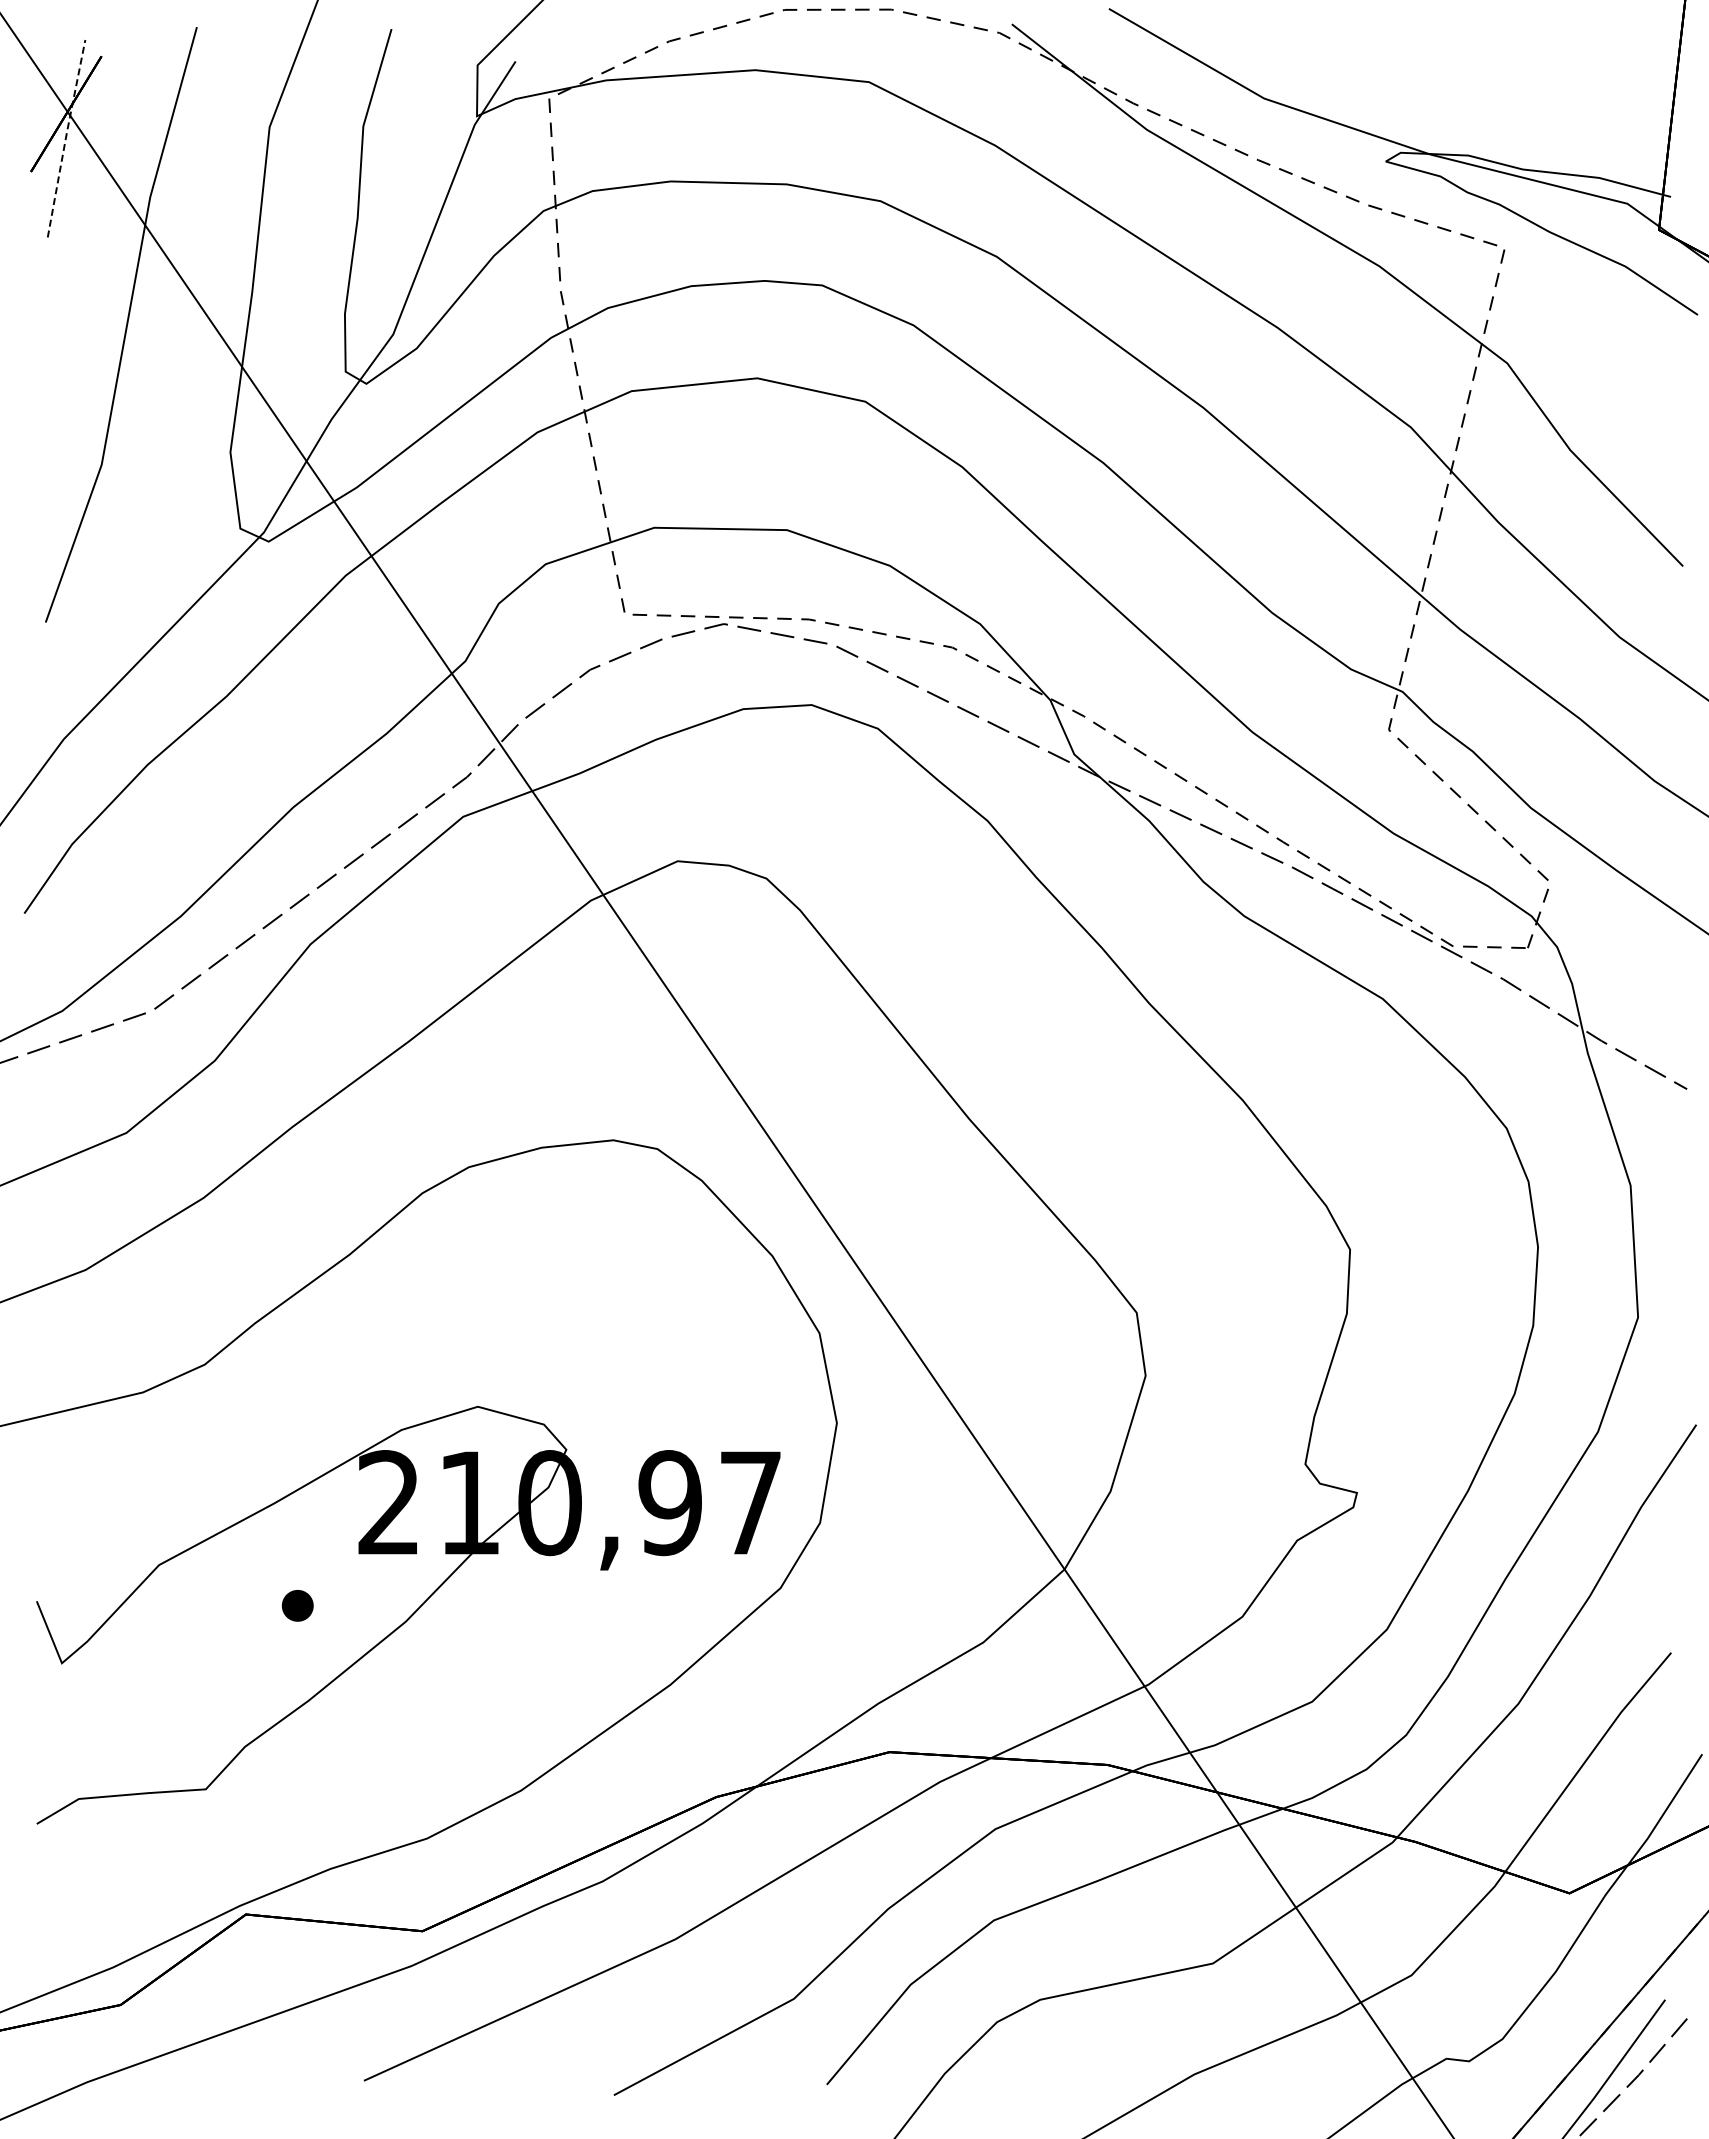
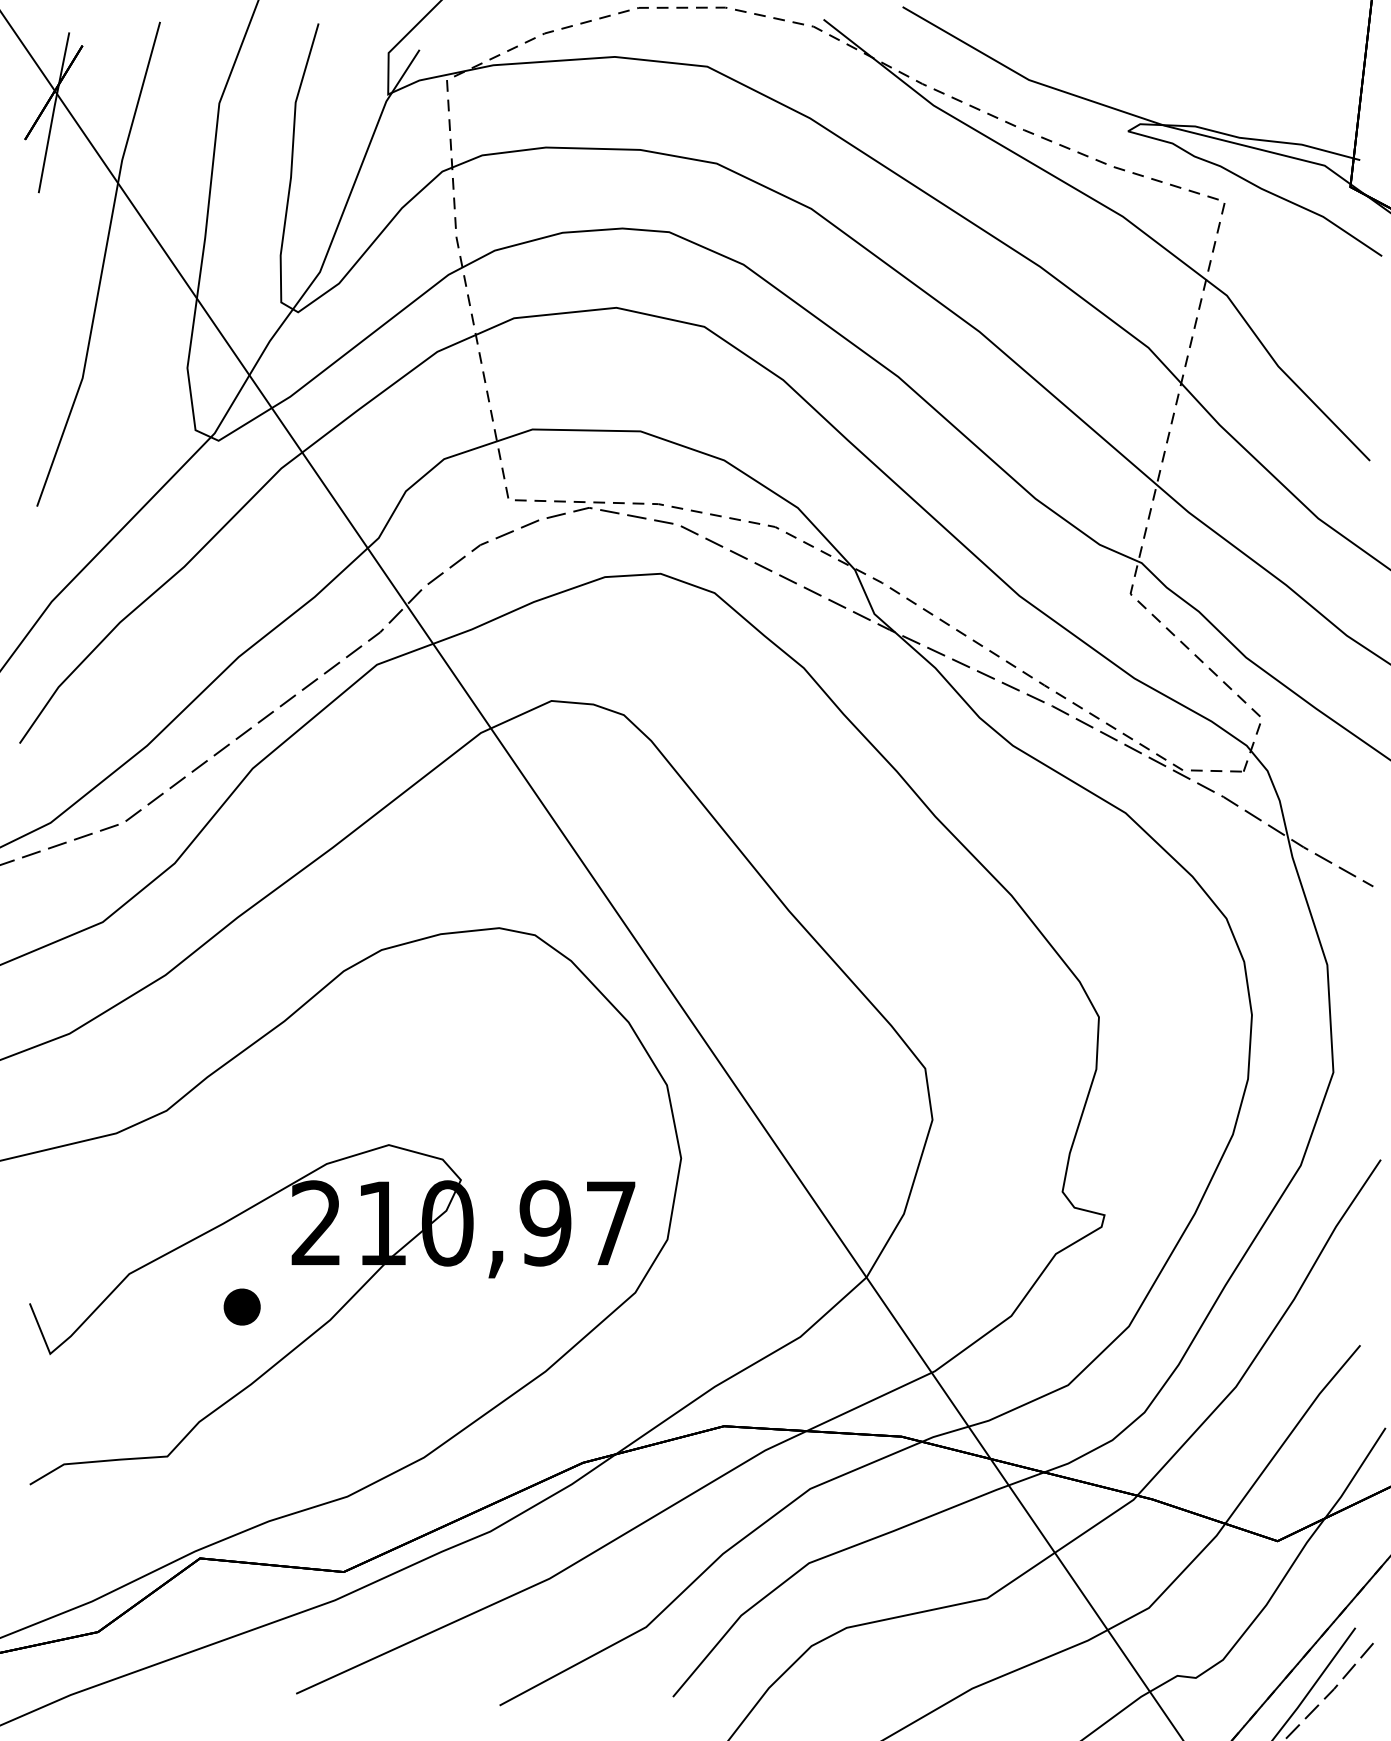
line: (66, 137) -> (53, 111), dashed -> solid
part: (297, 1605) -> (242, 1306), size x1.43

